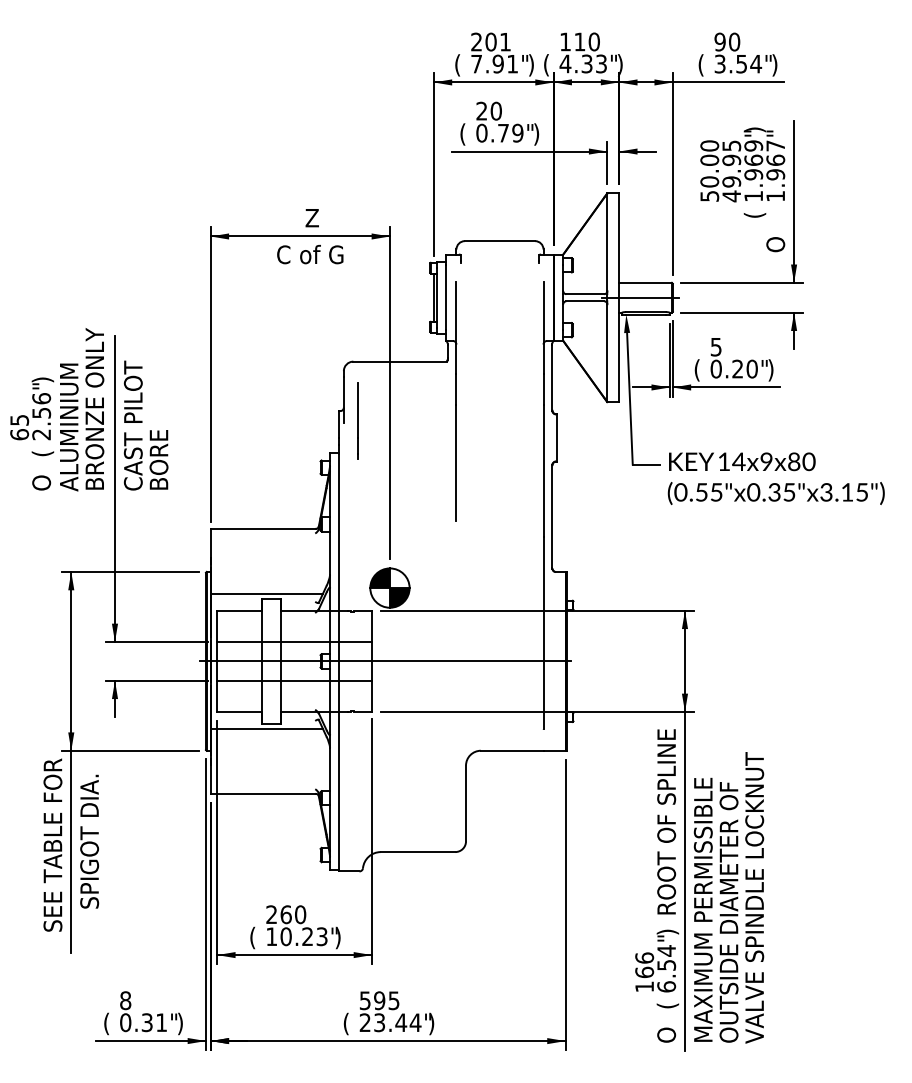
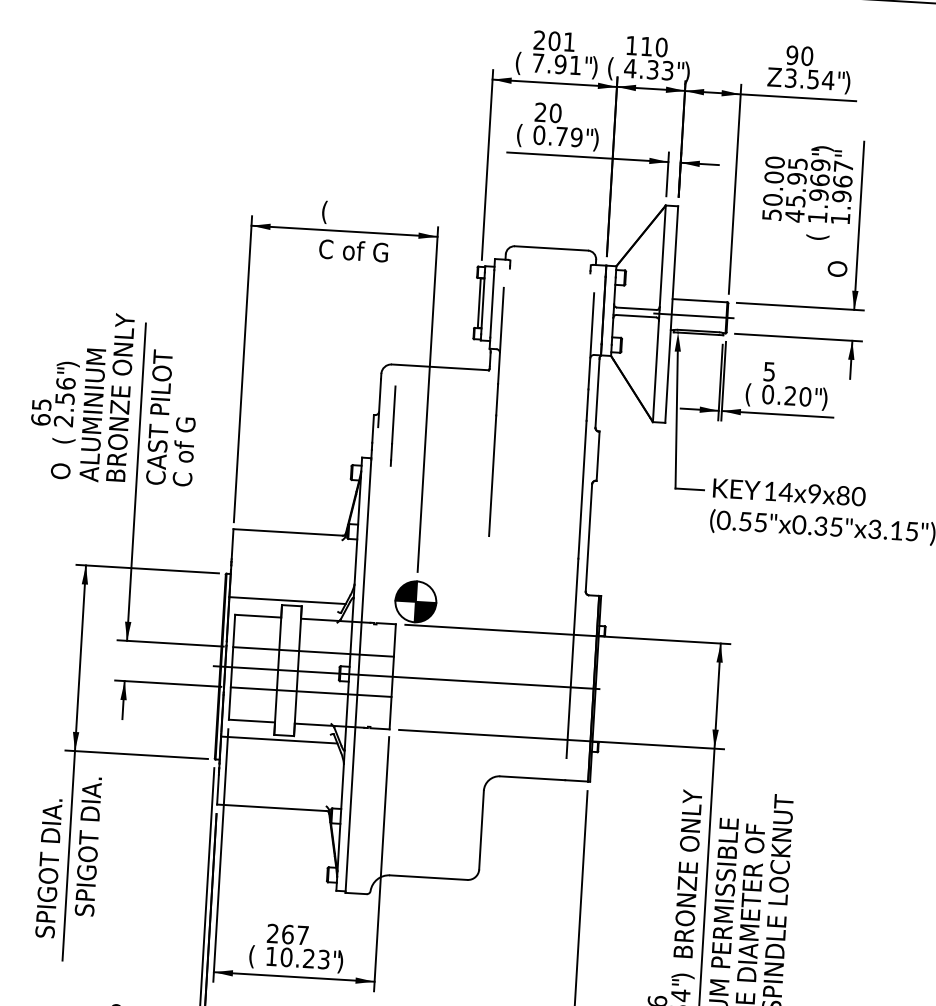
text: (704, 65) -> (774, 78), ( -> Z
text: (731, 181) -> (795, 200), 49.95 -> 45.95
text: (297, 219) -> (342, 213), Z -> (
text: (158, 457) -> (183, 451), BORE -> C of G
text: (666, 820) -> (688, 860), ROOT OF SPLINE -> BRONZE ONLY
text: (52, 836) -> (50, 838), SEE TABLE FOR -> SPIGOT DIA.
text: (300, 914) -> (302, 935), 260 -> 267

